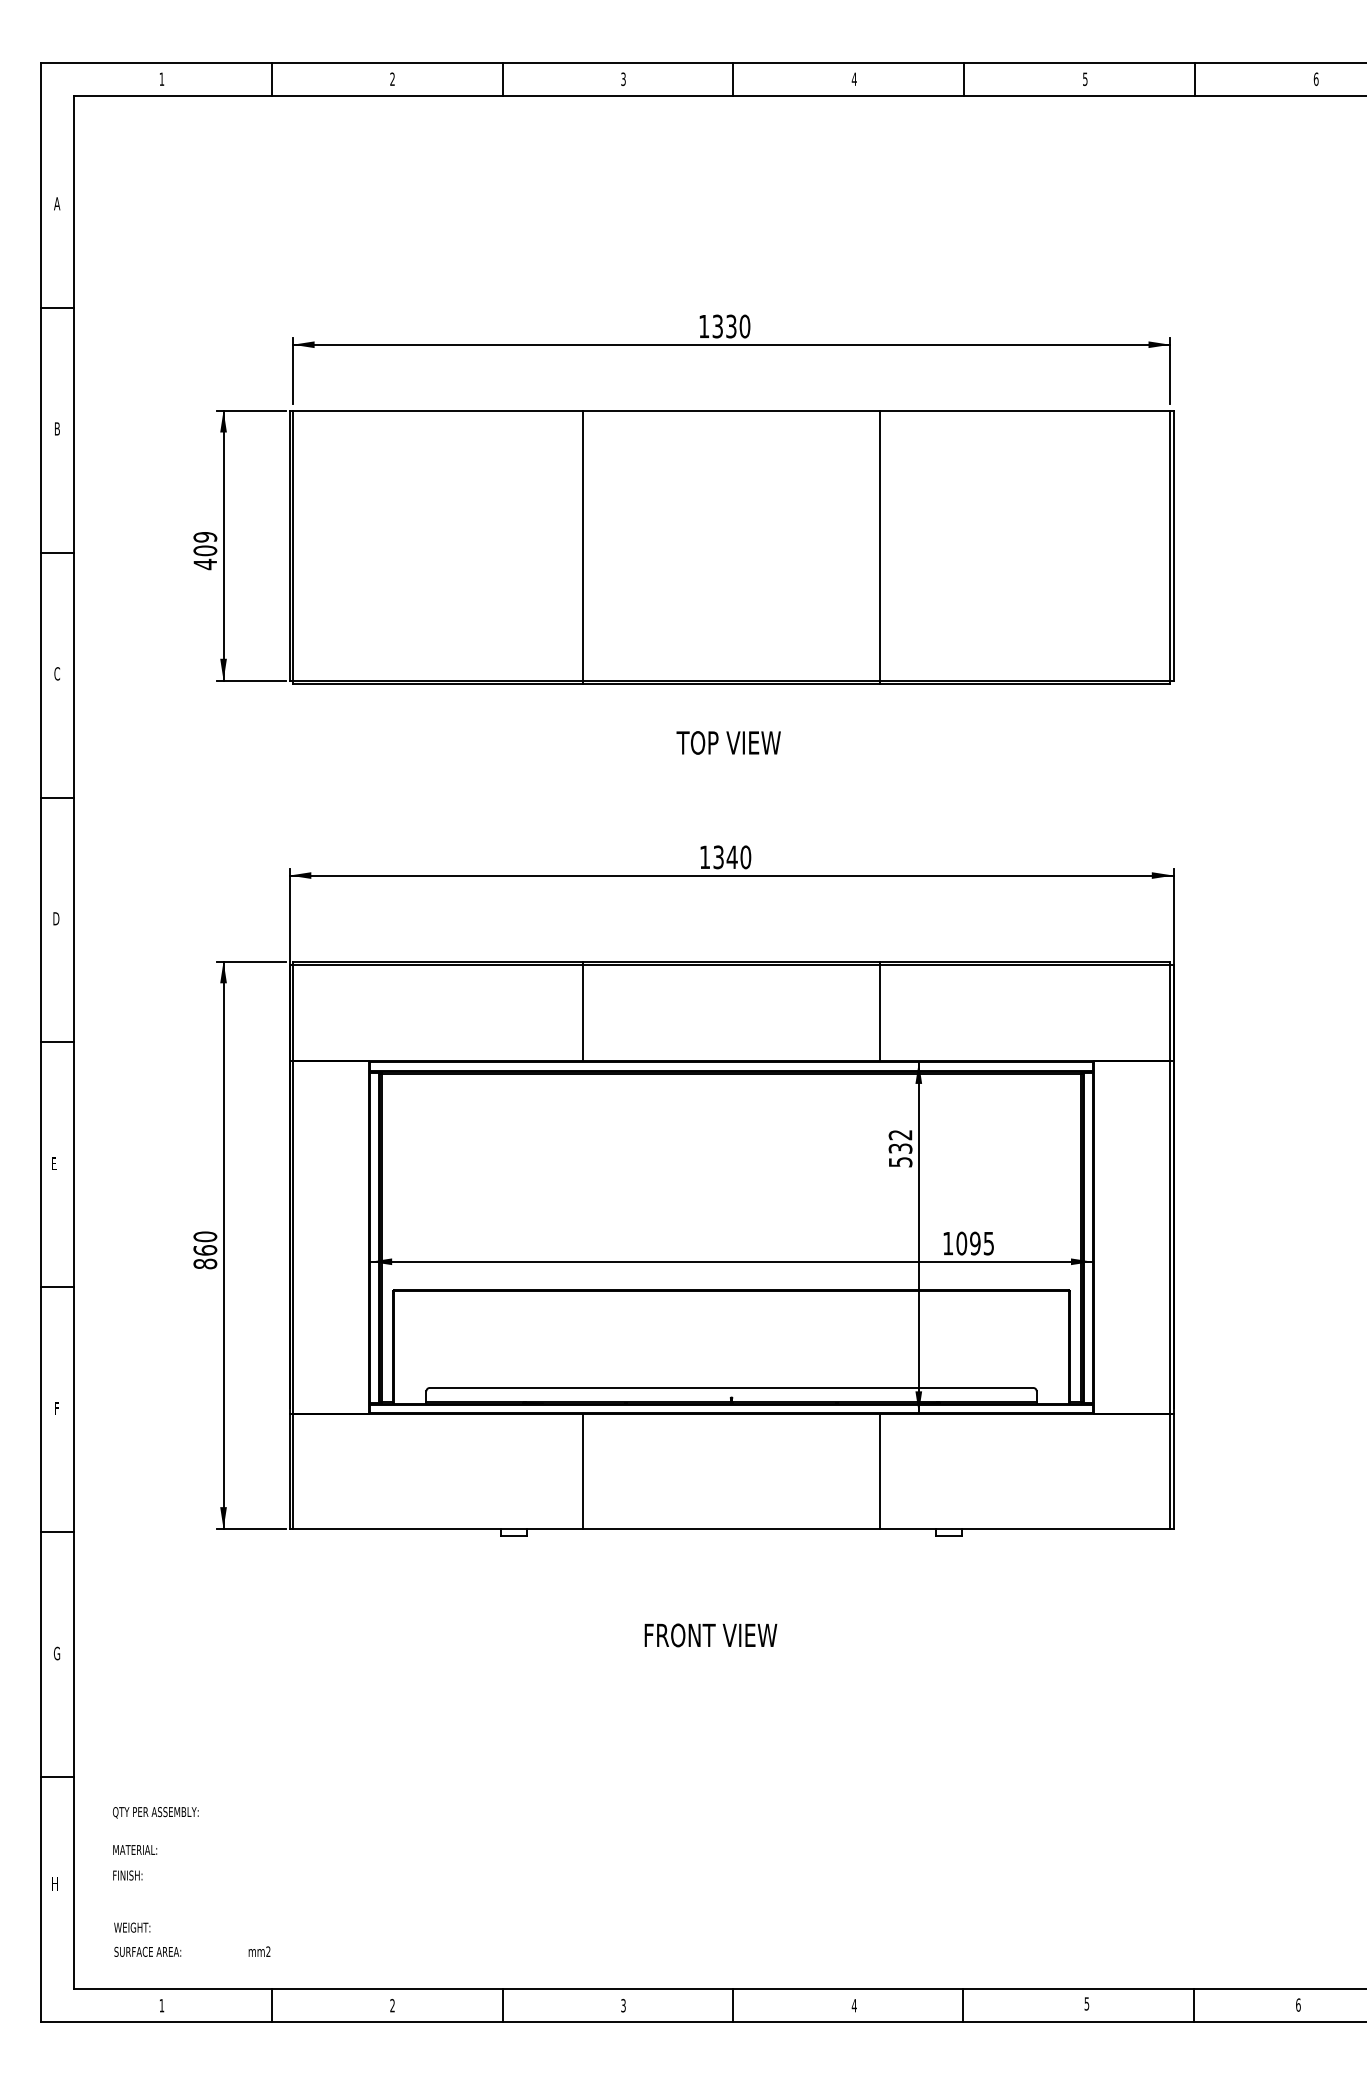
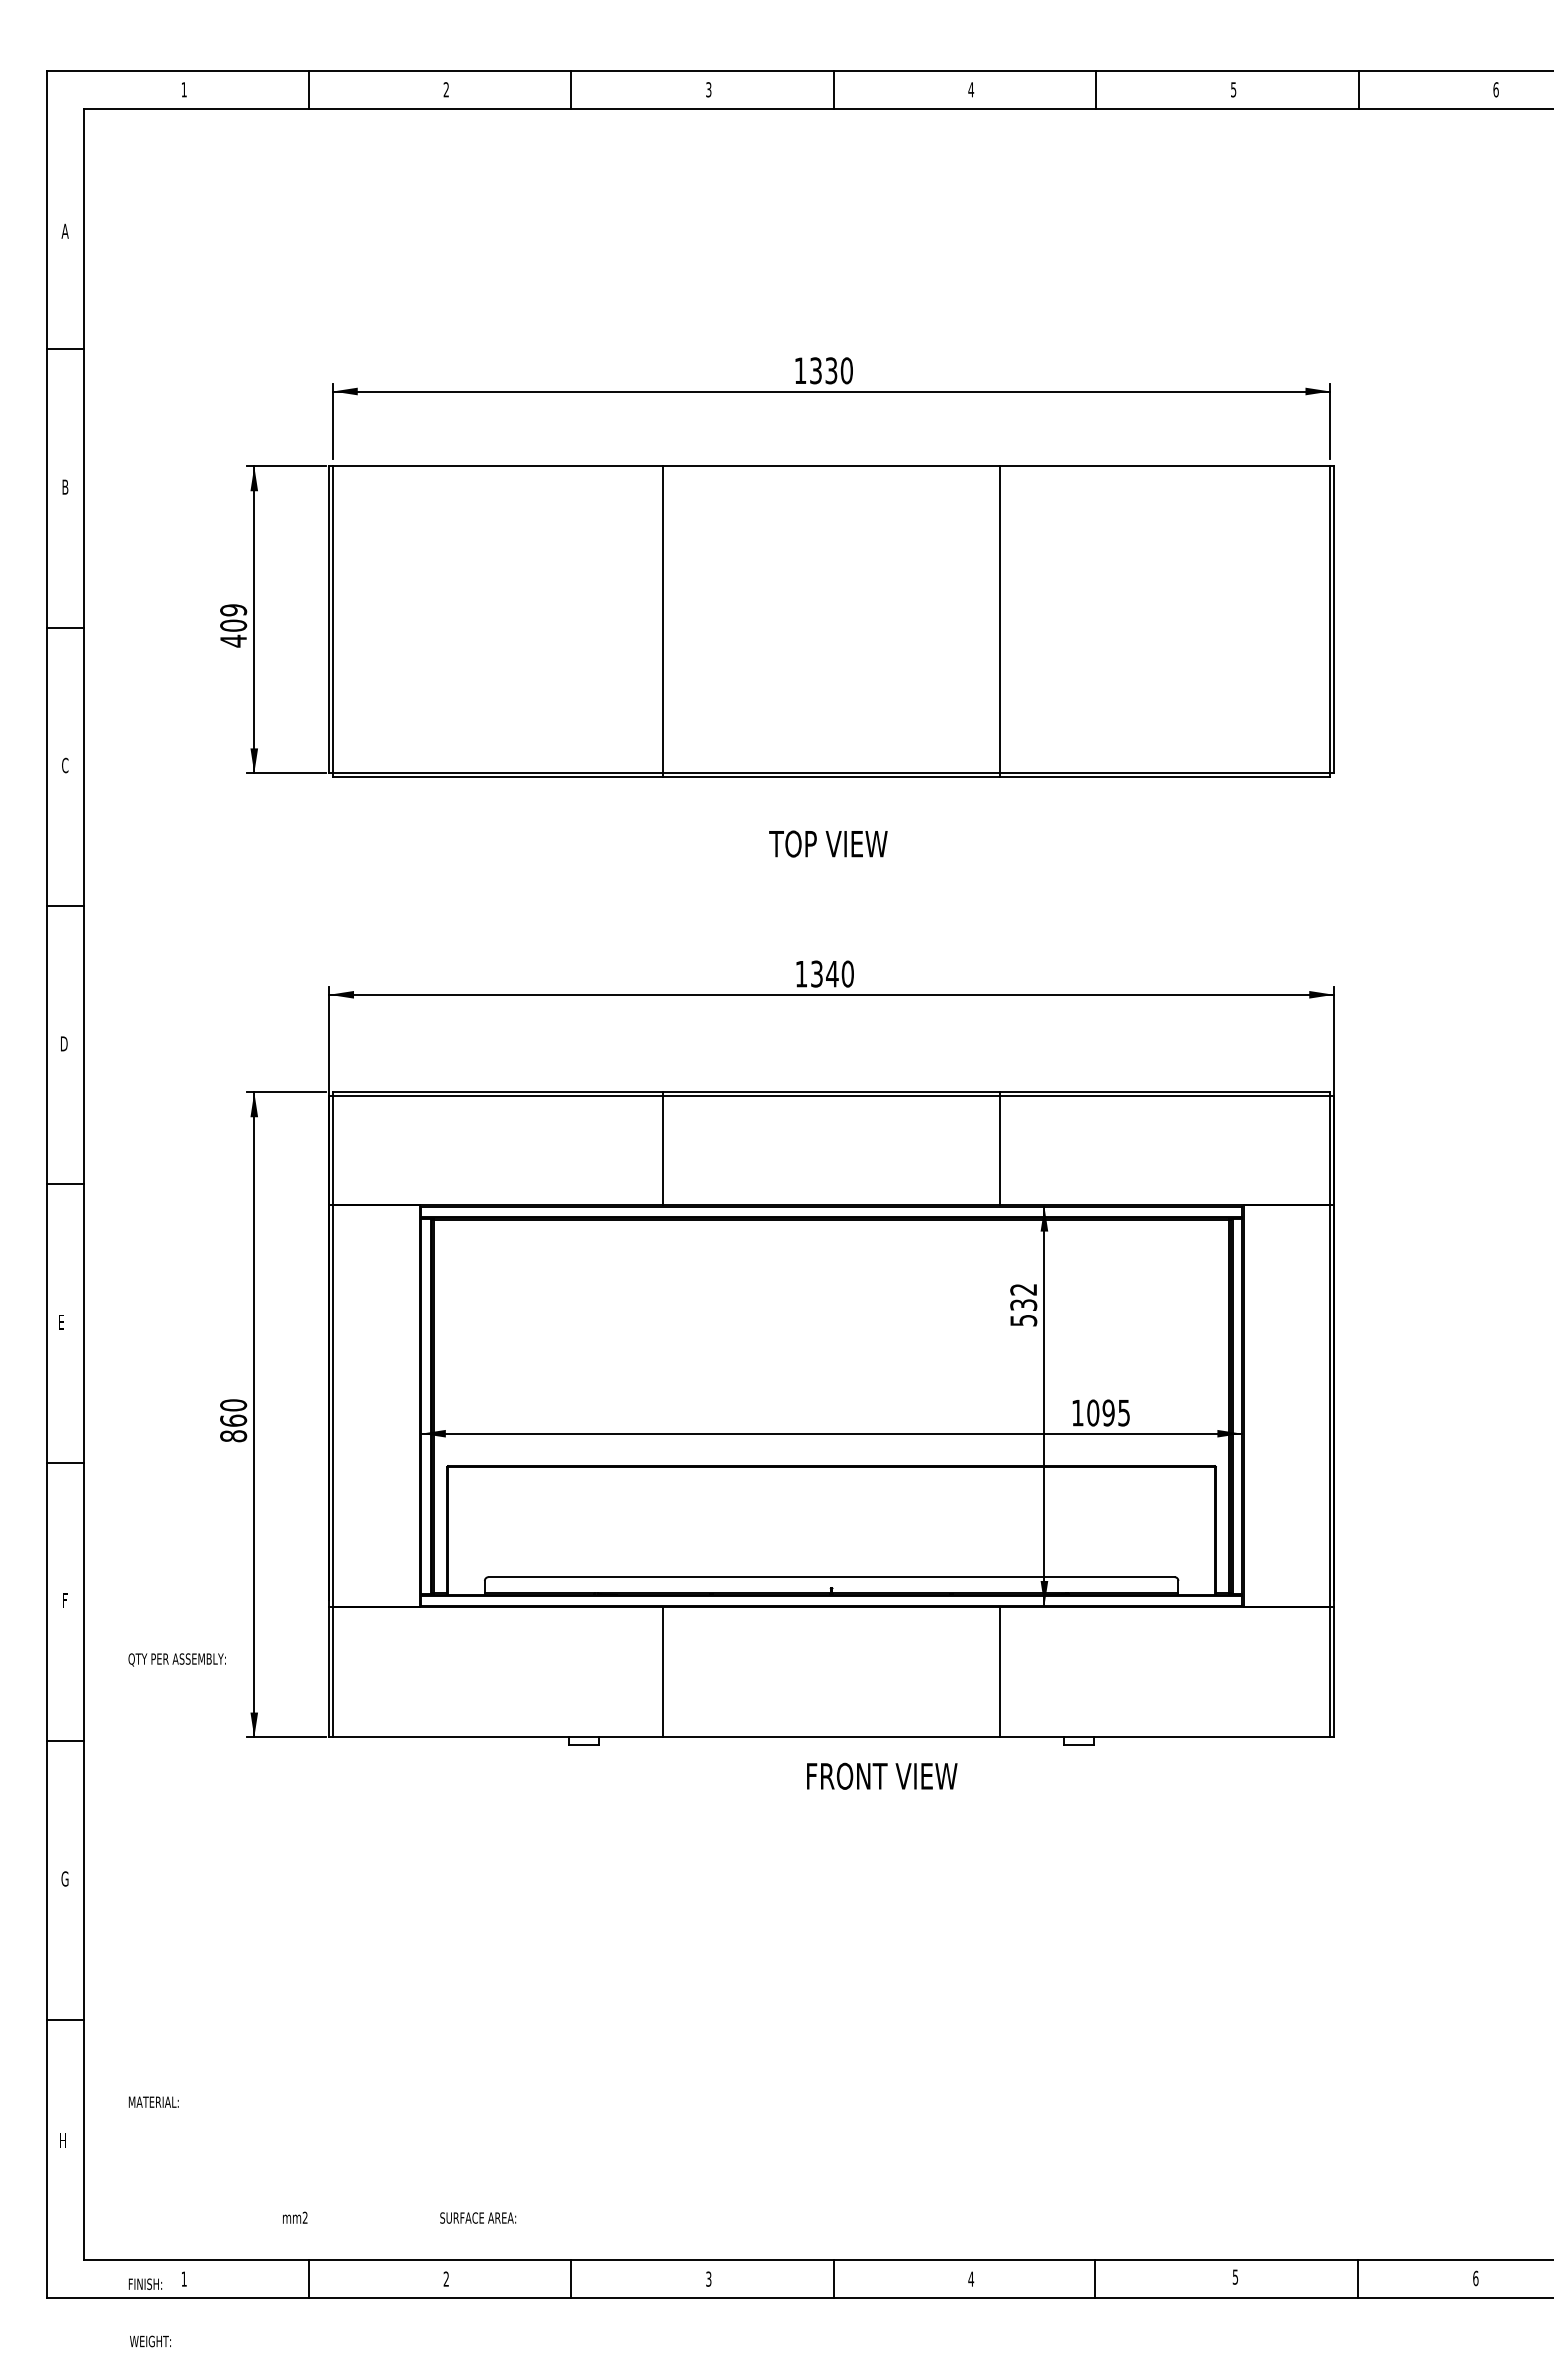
text: (711, 1634) -> (882, 1775), moved
text: (155, 1812) -> (176, 1659), moved
text: (127, 1874) -> (145, 2283), moved
text: (132, 1927) -> (150, 2341), moved
text: (148, 1951) -> (478, 2217), moved

